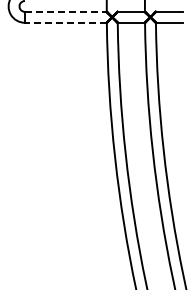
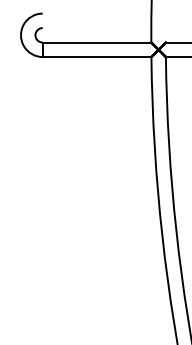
line: (65, 11) -> (96, 42), dashed -> solid
line: (65, 22) -> (96, 56), dashed -> solid

